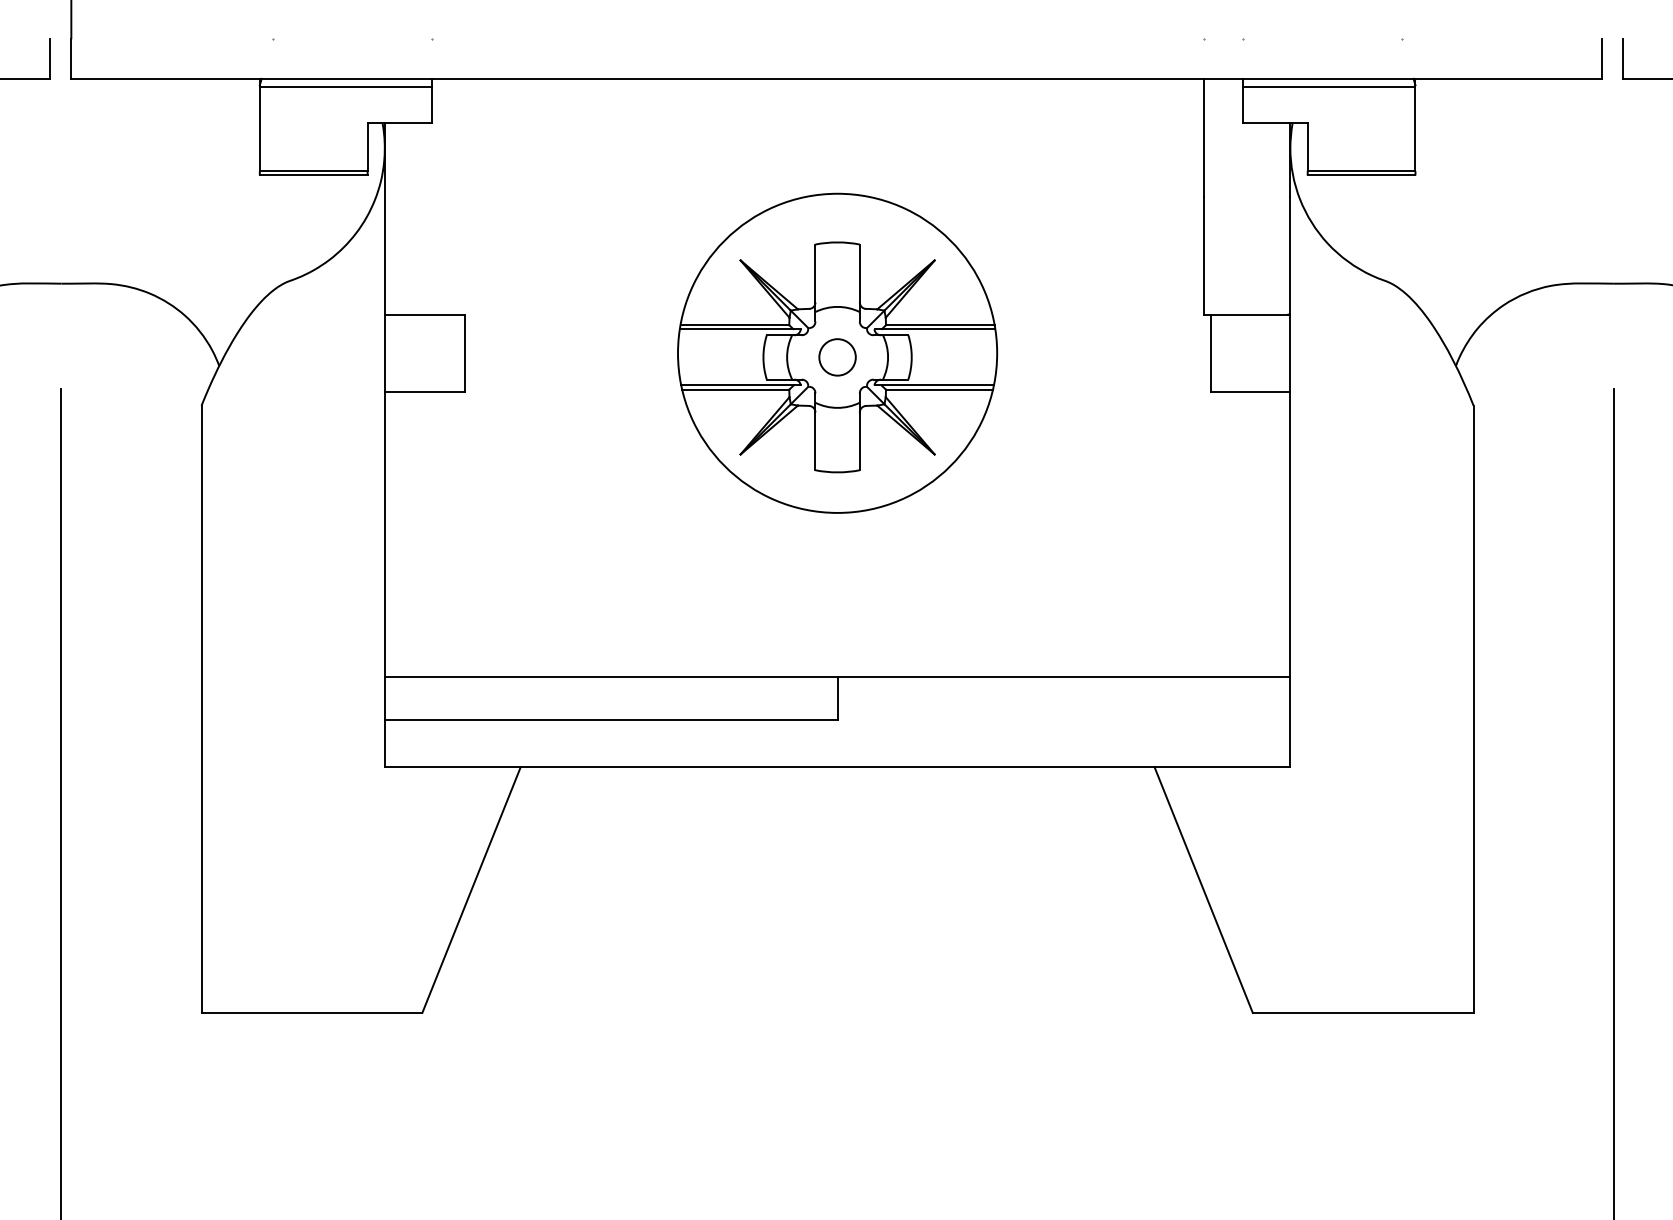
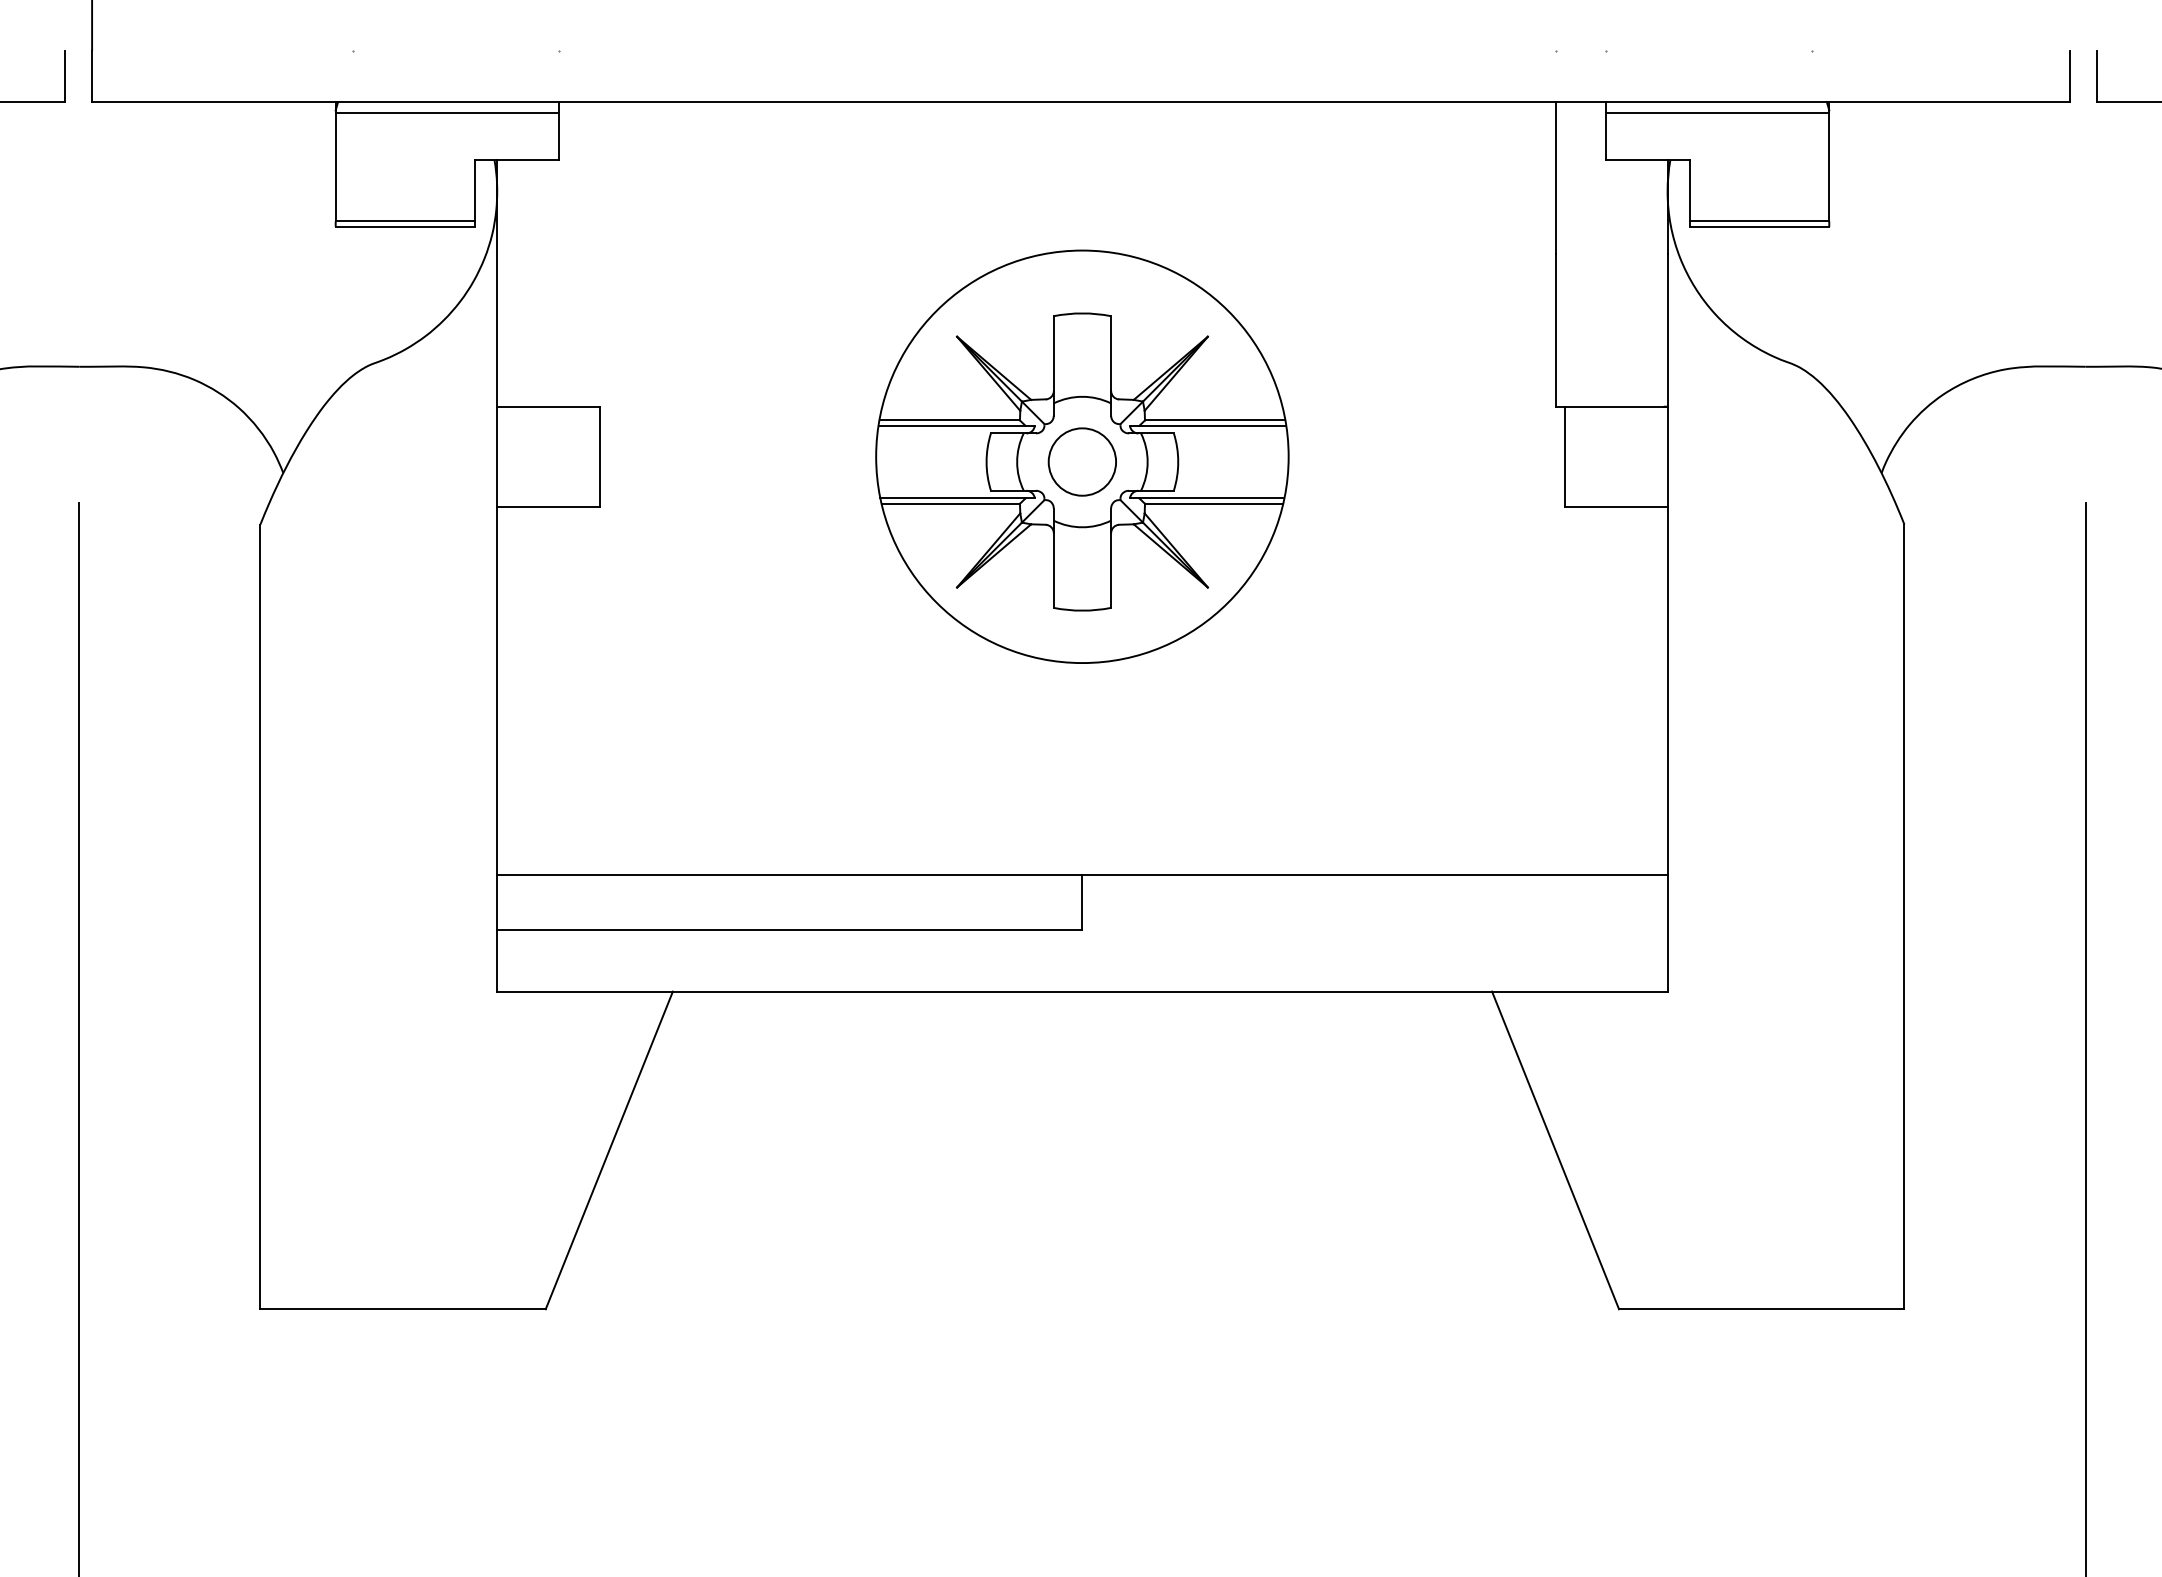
circle: (837, 357) -> (1082, 462), size x1.43

